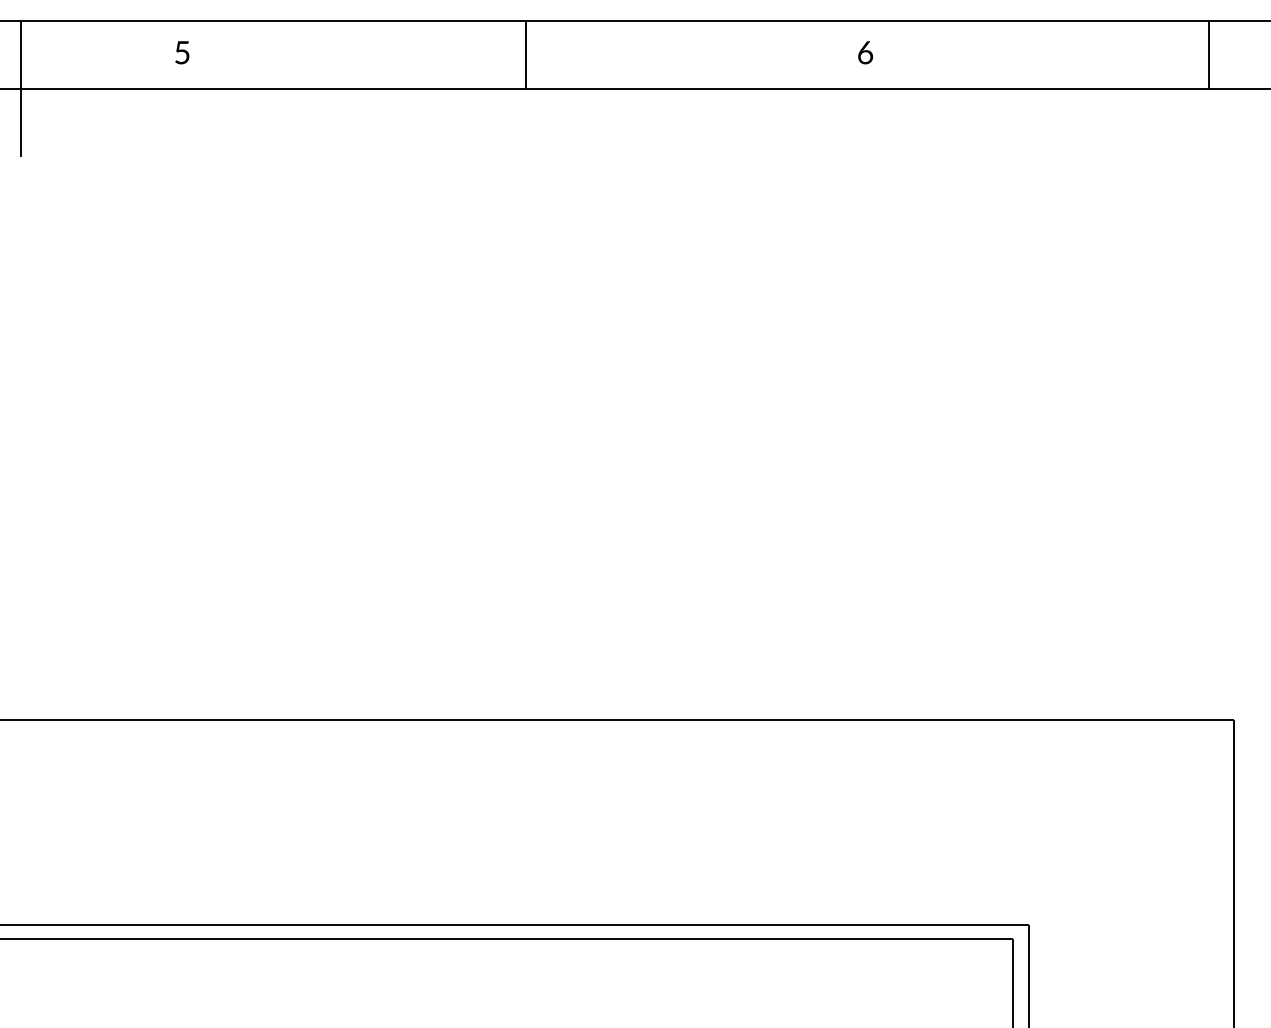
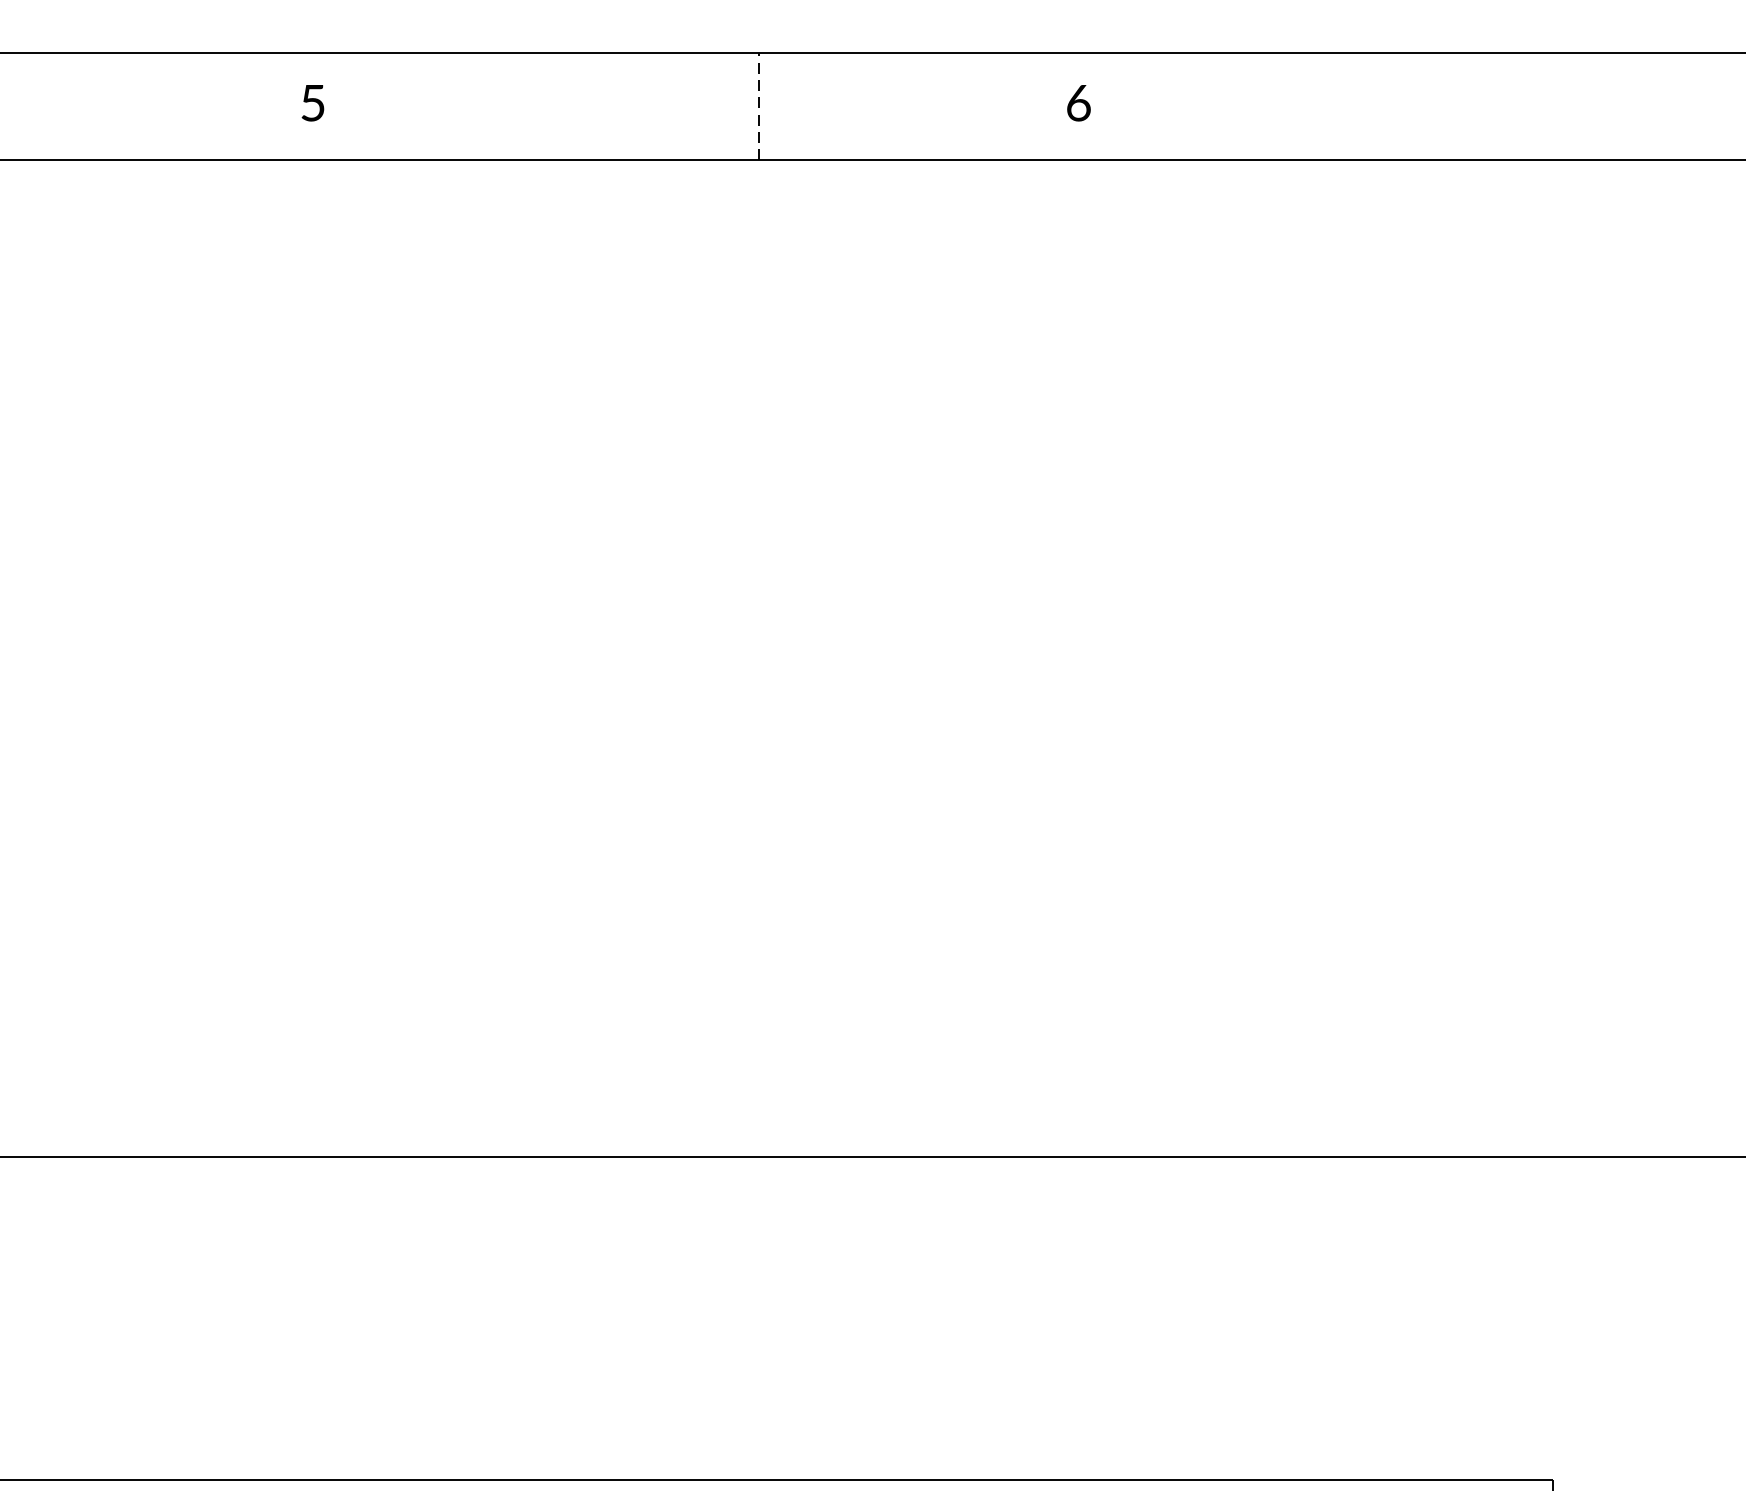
text: (182, 52) -> (313, 102), moved
text: (865, 52) -> (1078, 102), moved
line: (526, 54) -> (759, 105), solid -> dashed

